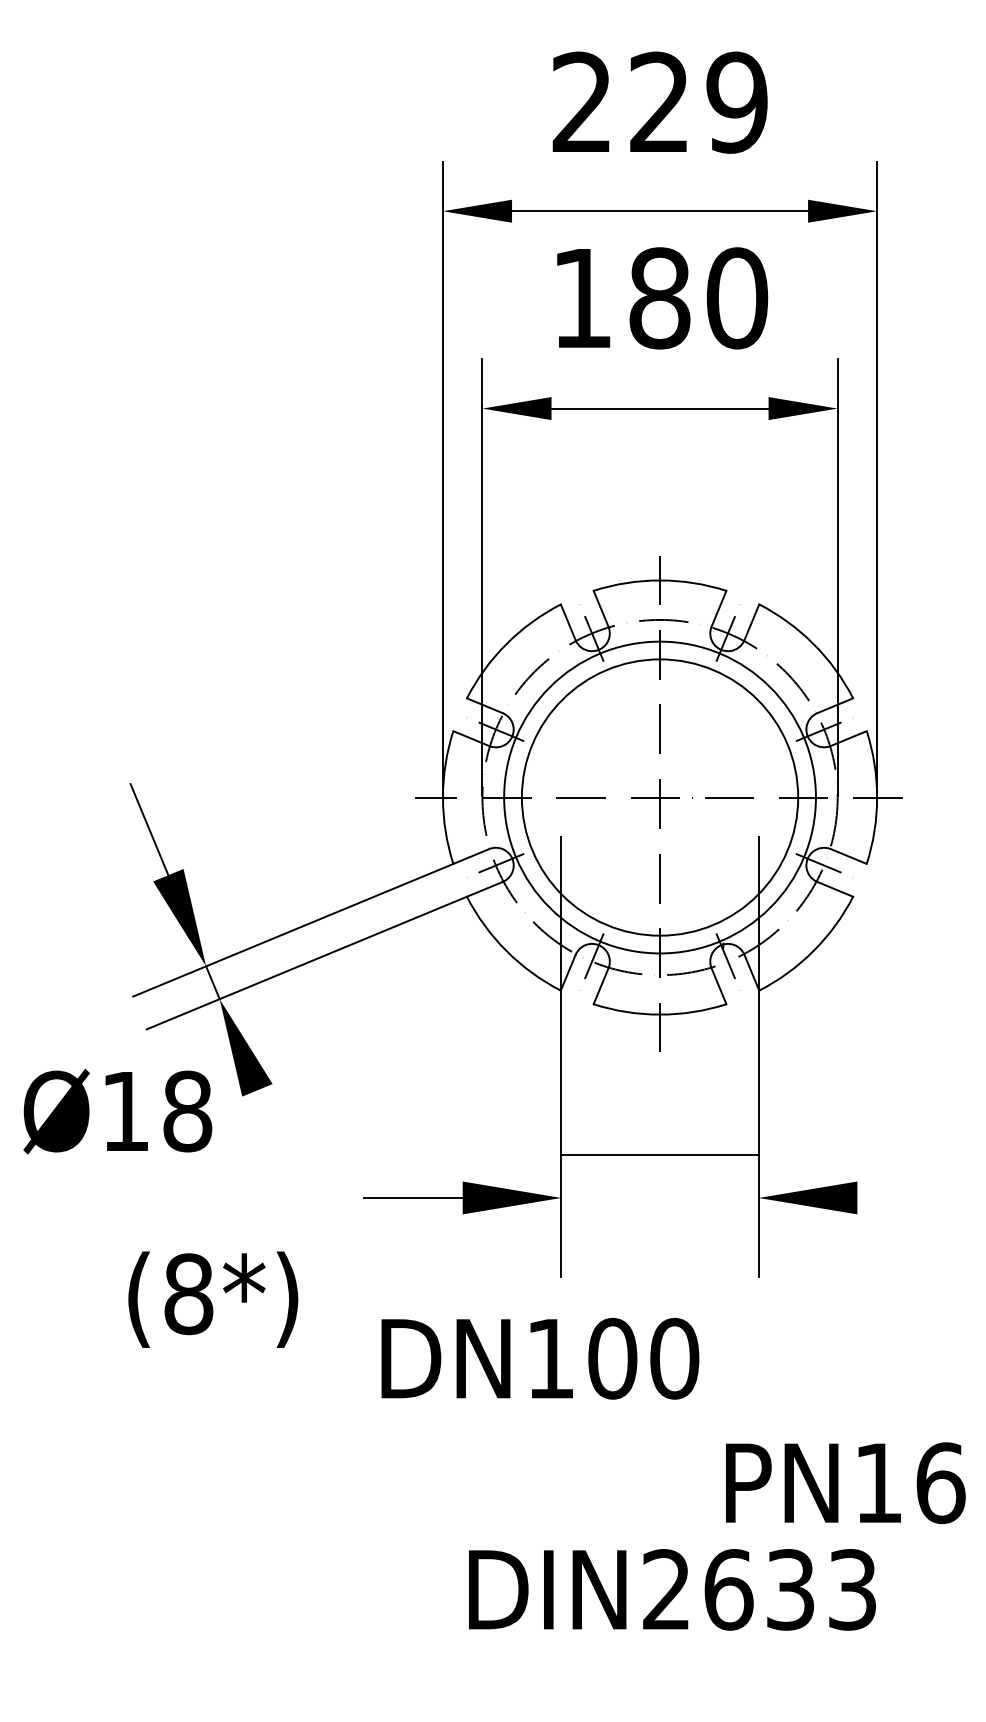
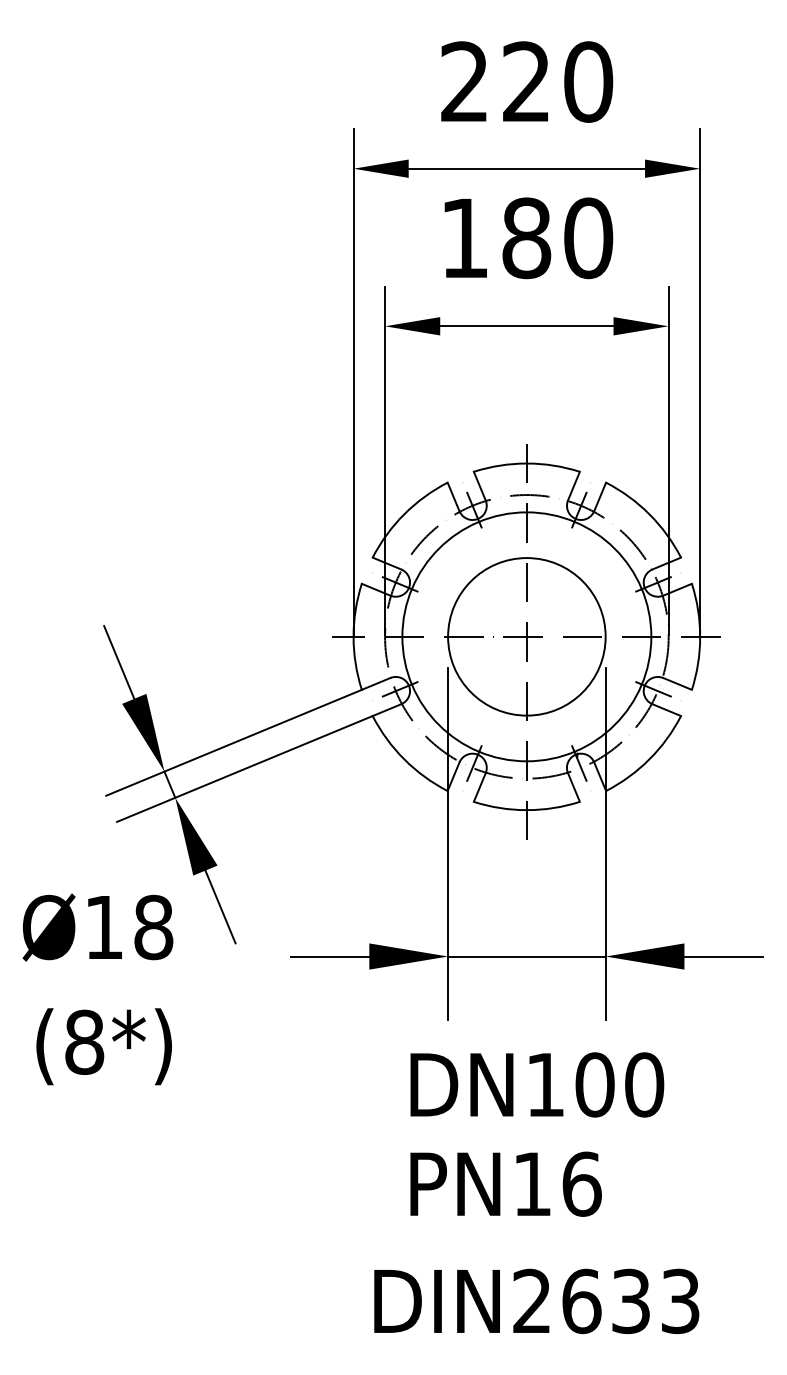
text: (737, 101) -> (588, 81), 229 -> 220
circle: (659, 797) -> (526, 636), size x0.71
text: (117, 1111) -> (97, 927), moved
line: (276, 1135) -> (220, 906), added
line: (659, 1155) -> (526, 956), moved
line: (906, 1197) -> (723, 956), added
text: (212, 1299) -> (103, 1046), moved
text: (540, 1358) -> (537, 1084), moved
text: (844, 1482) -> (505, 1183), moved
text: (672, 1589) -> (536, 1301), moved

